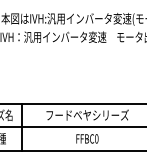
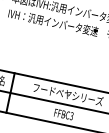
text: (96, 138) -> (71, 115), FFBC0 -> FFBC3

